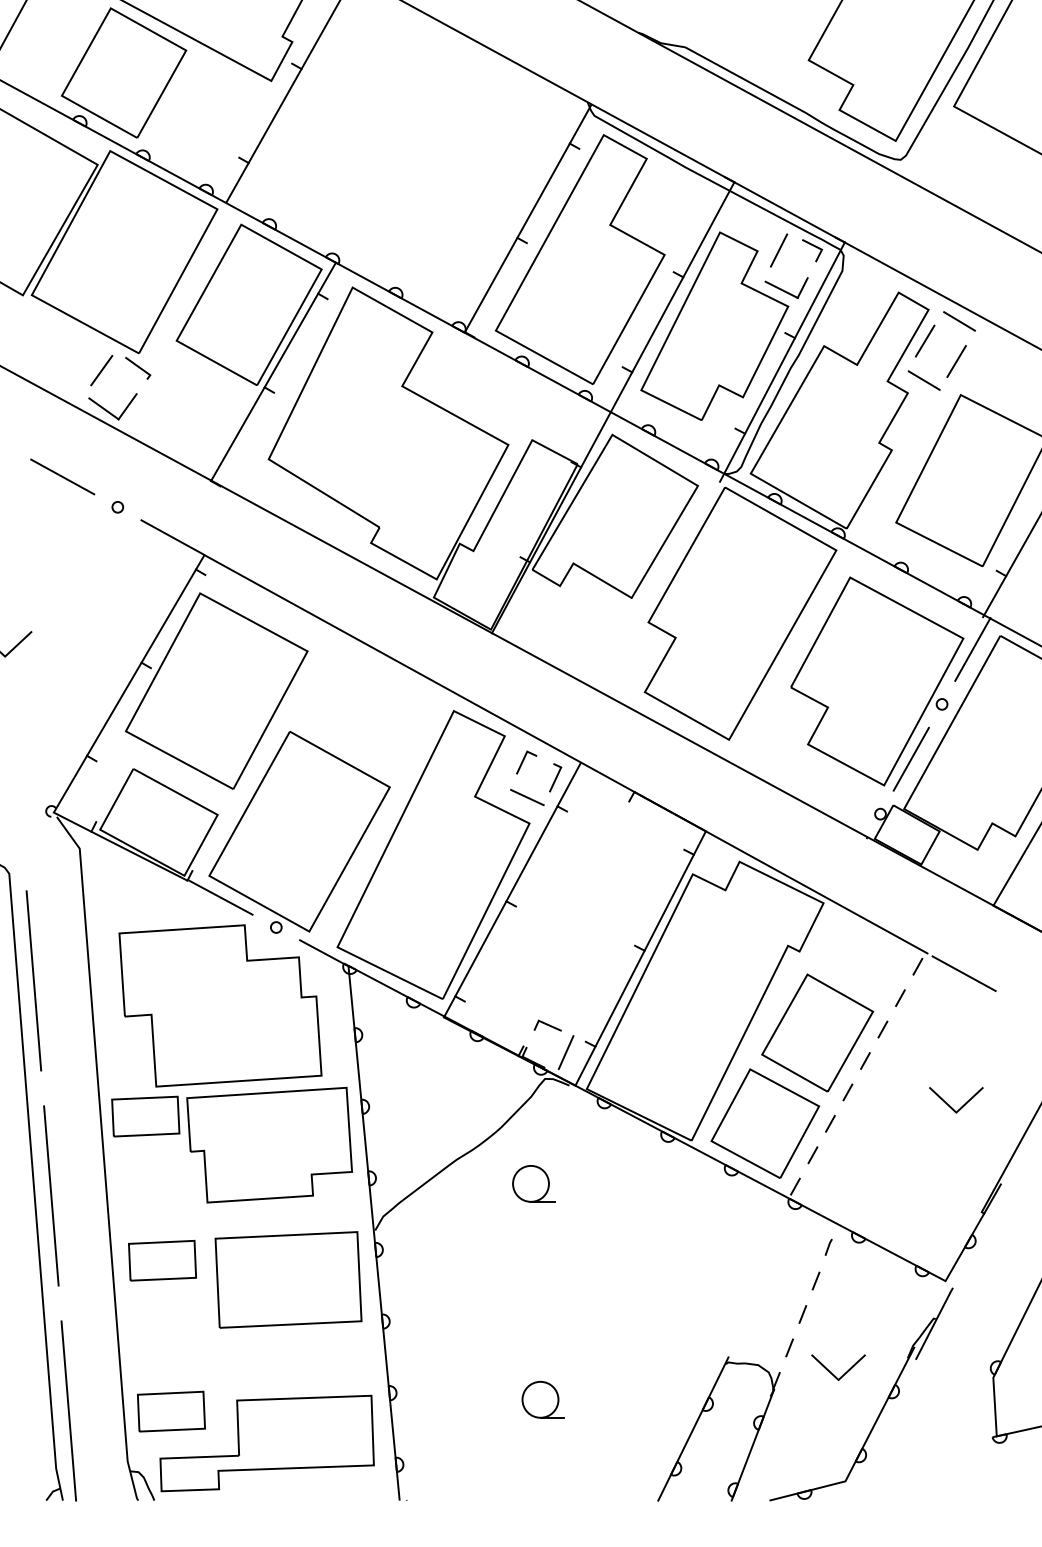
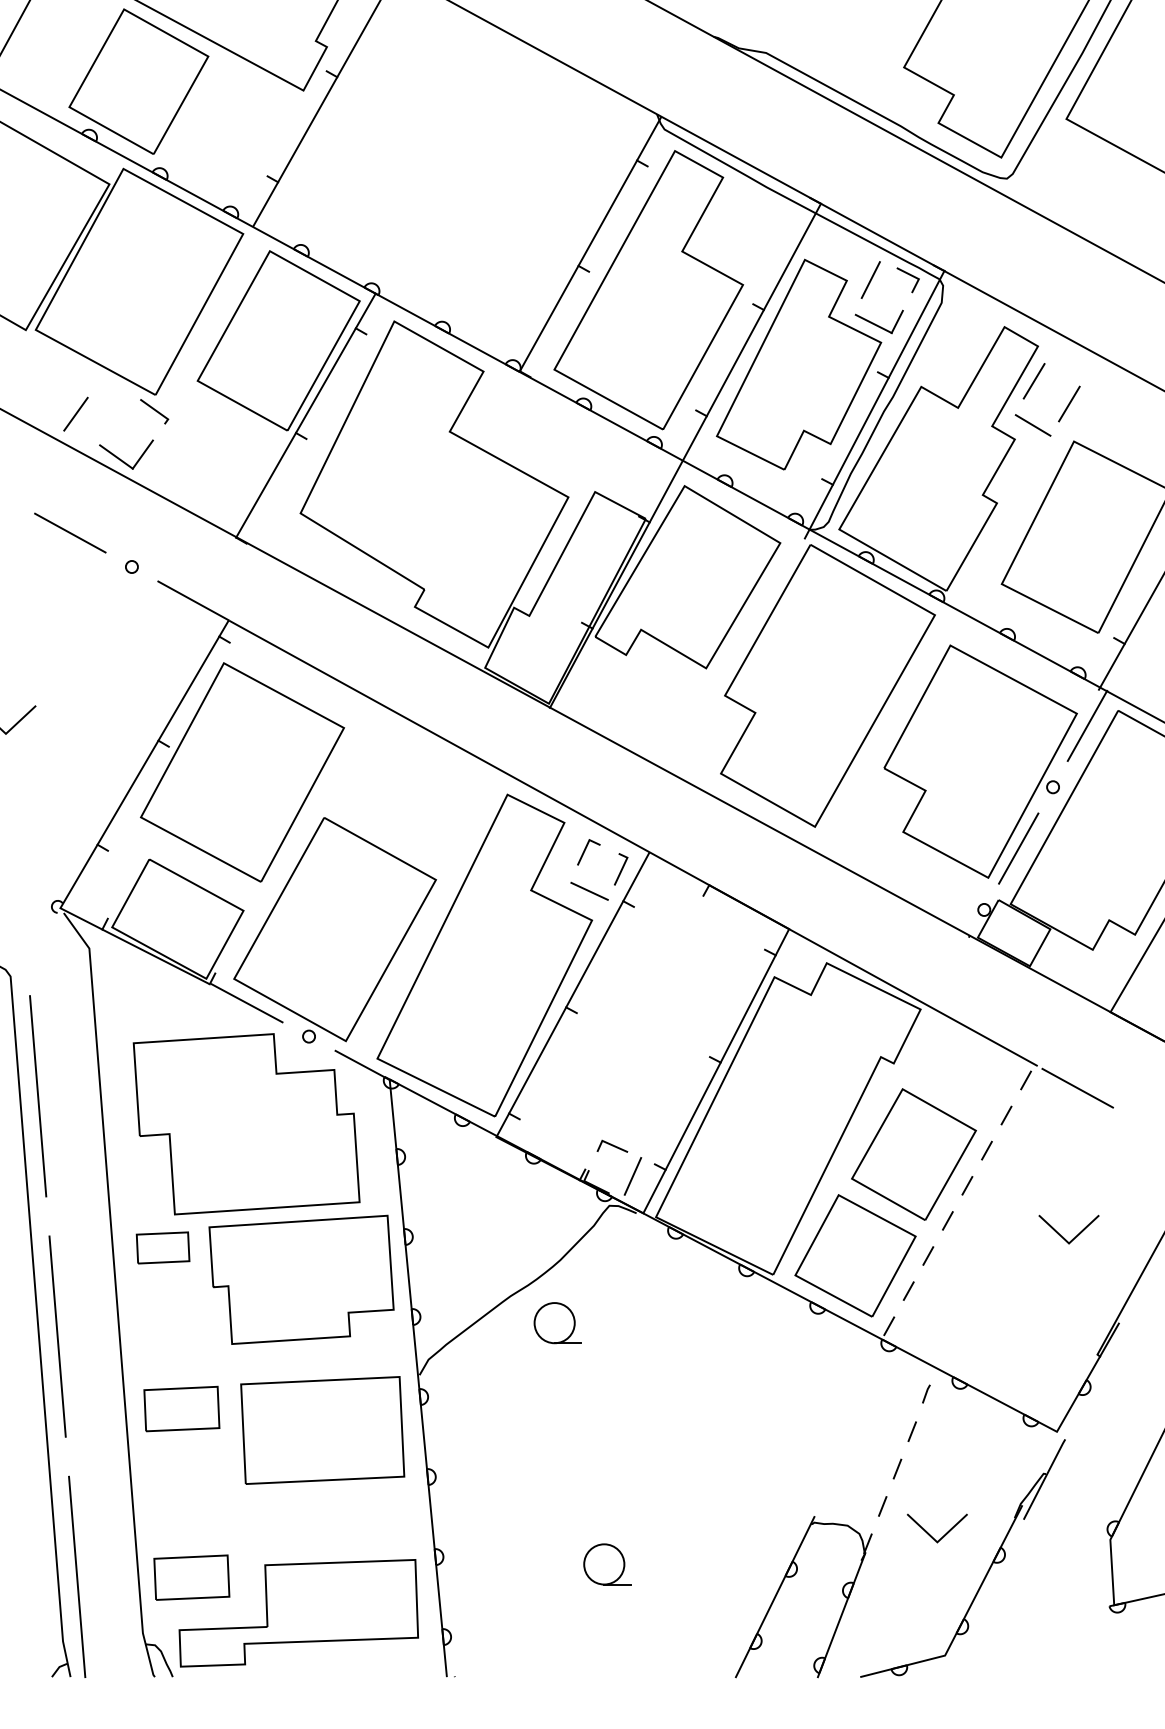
line: (959, 320) -> (1072, 358), removed
line: (101, 369) -> (75, 413), moved
part: (145, 1116) -> (162, 1247), size x0.7
part: (533, 1184) -> (557, 1323), moved

